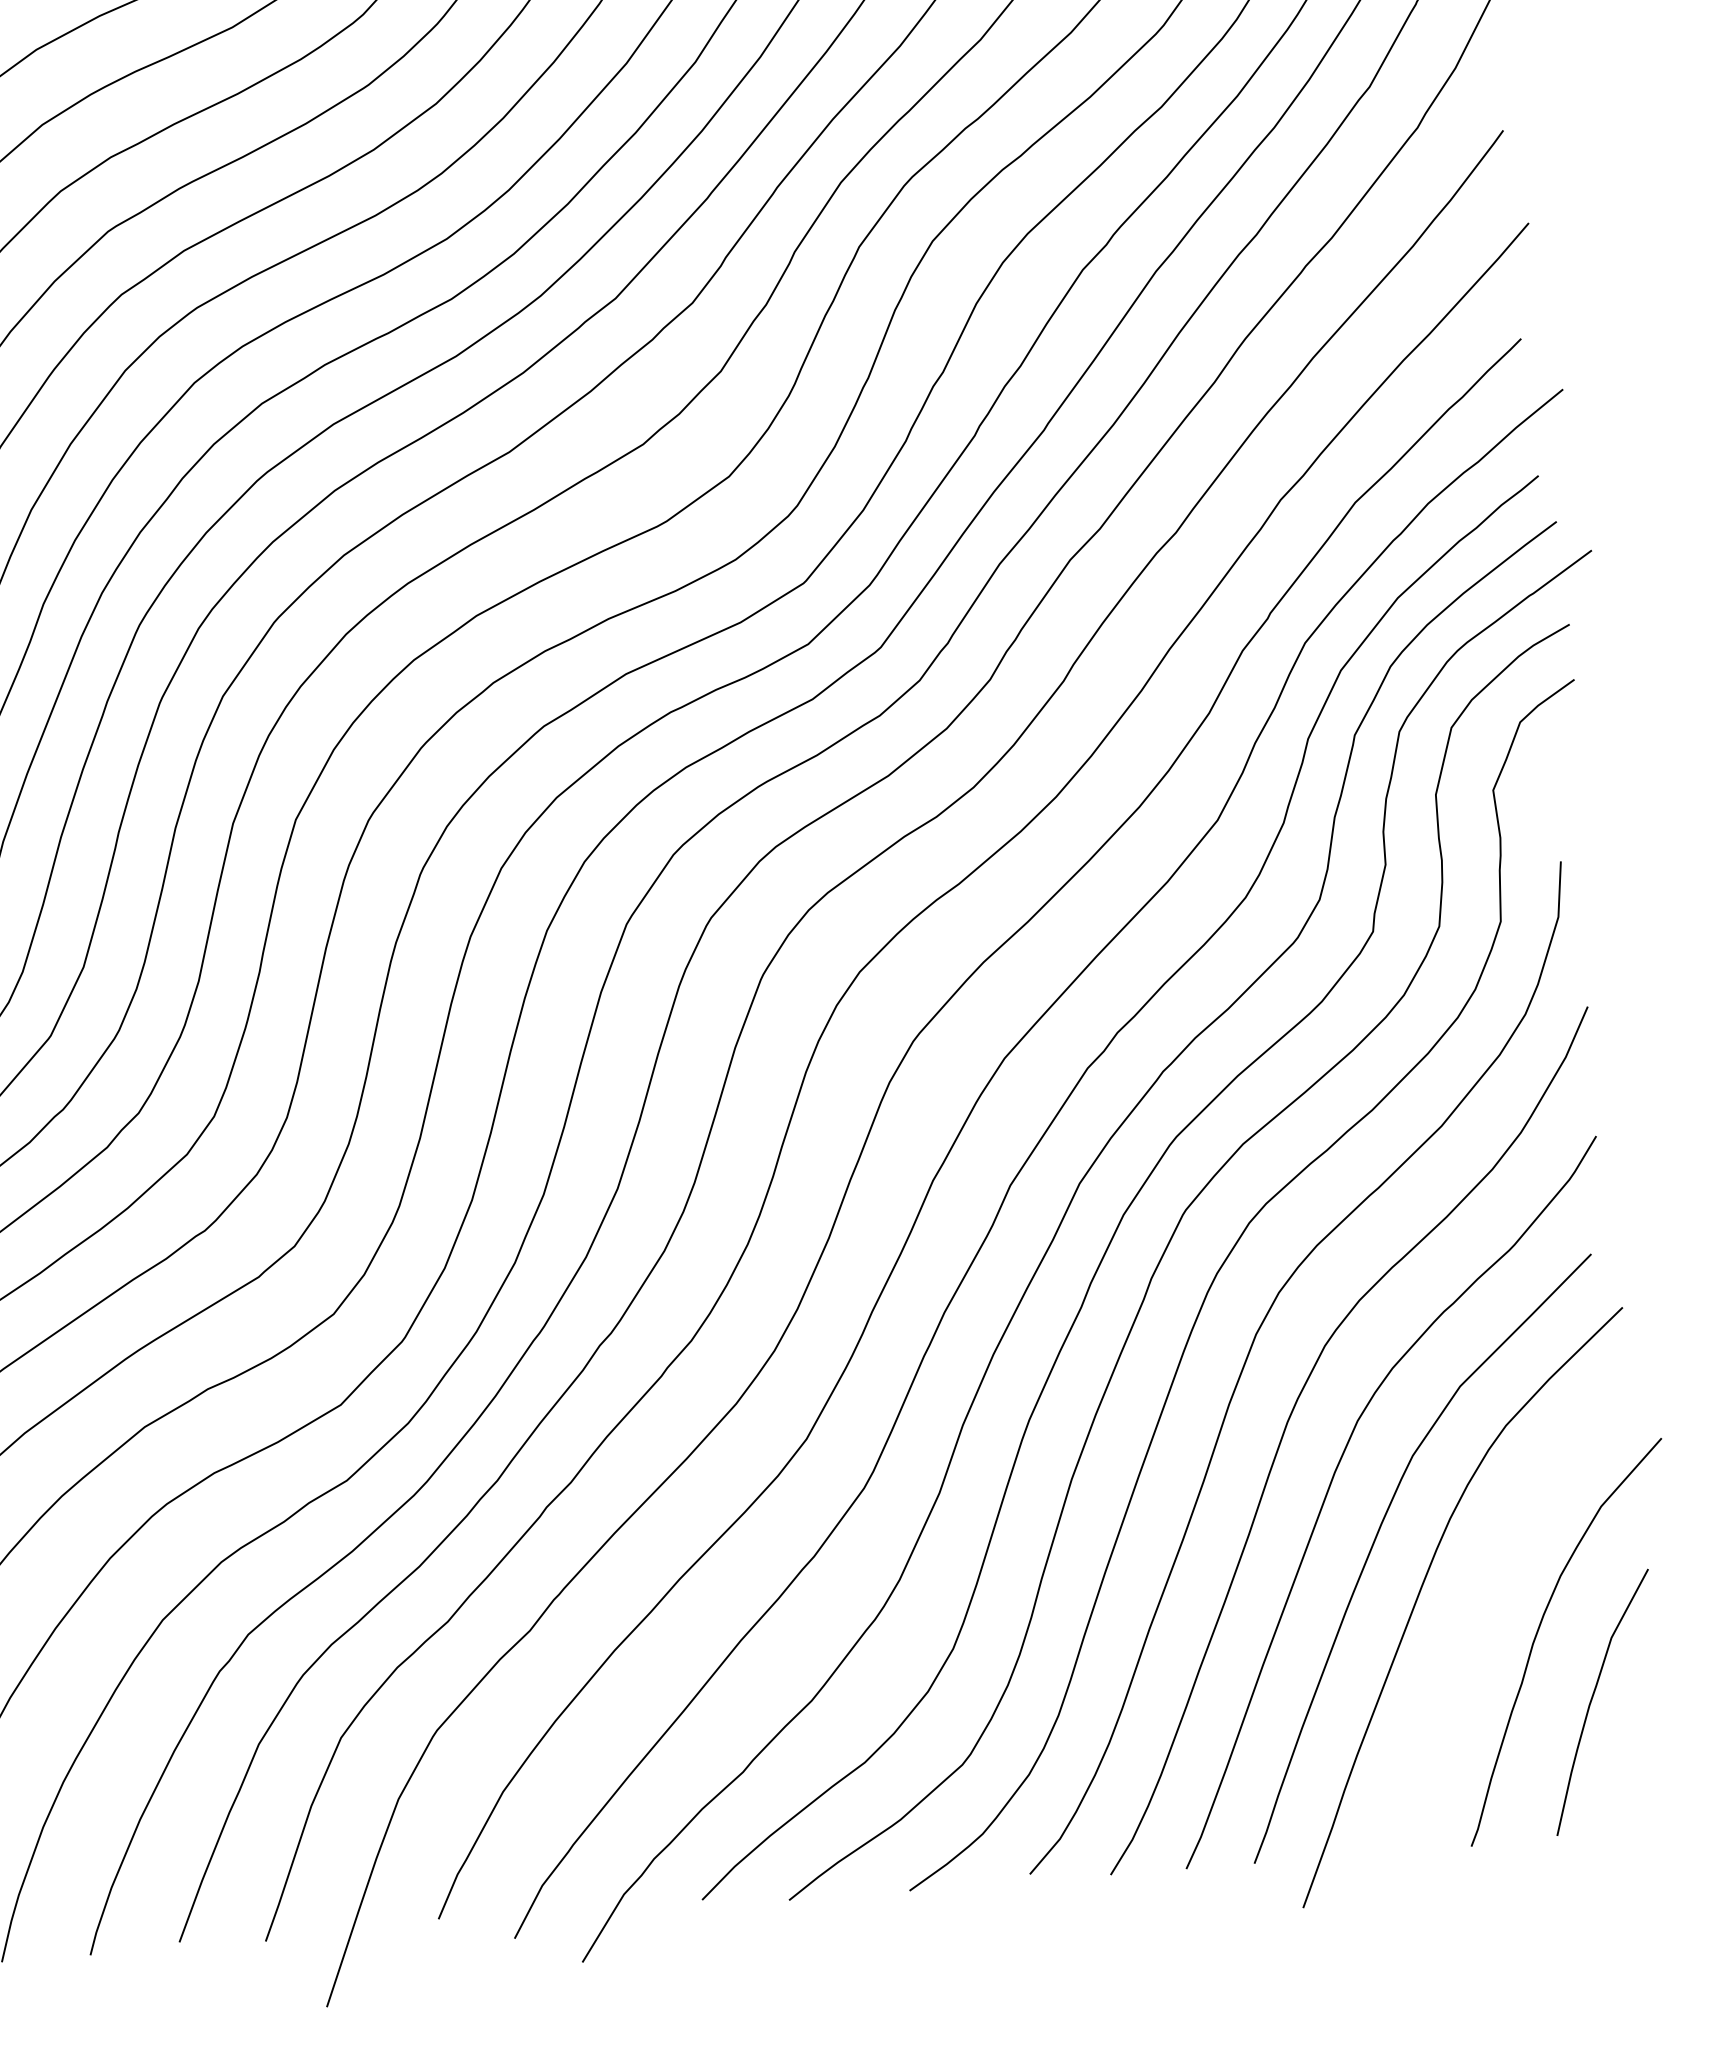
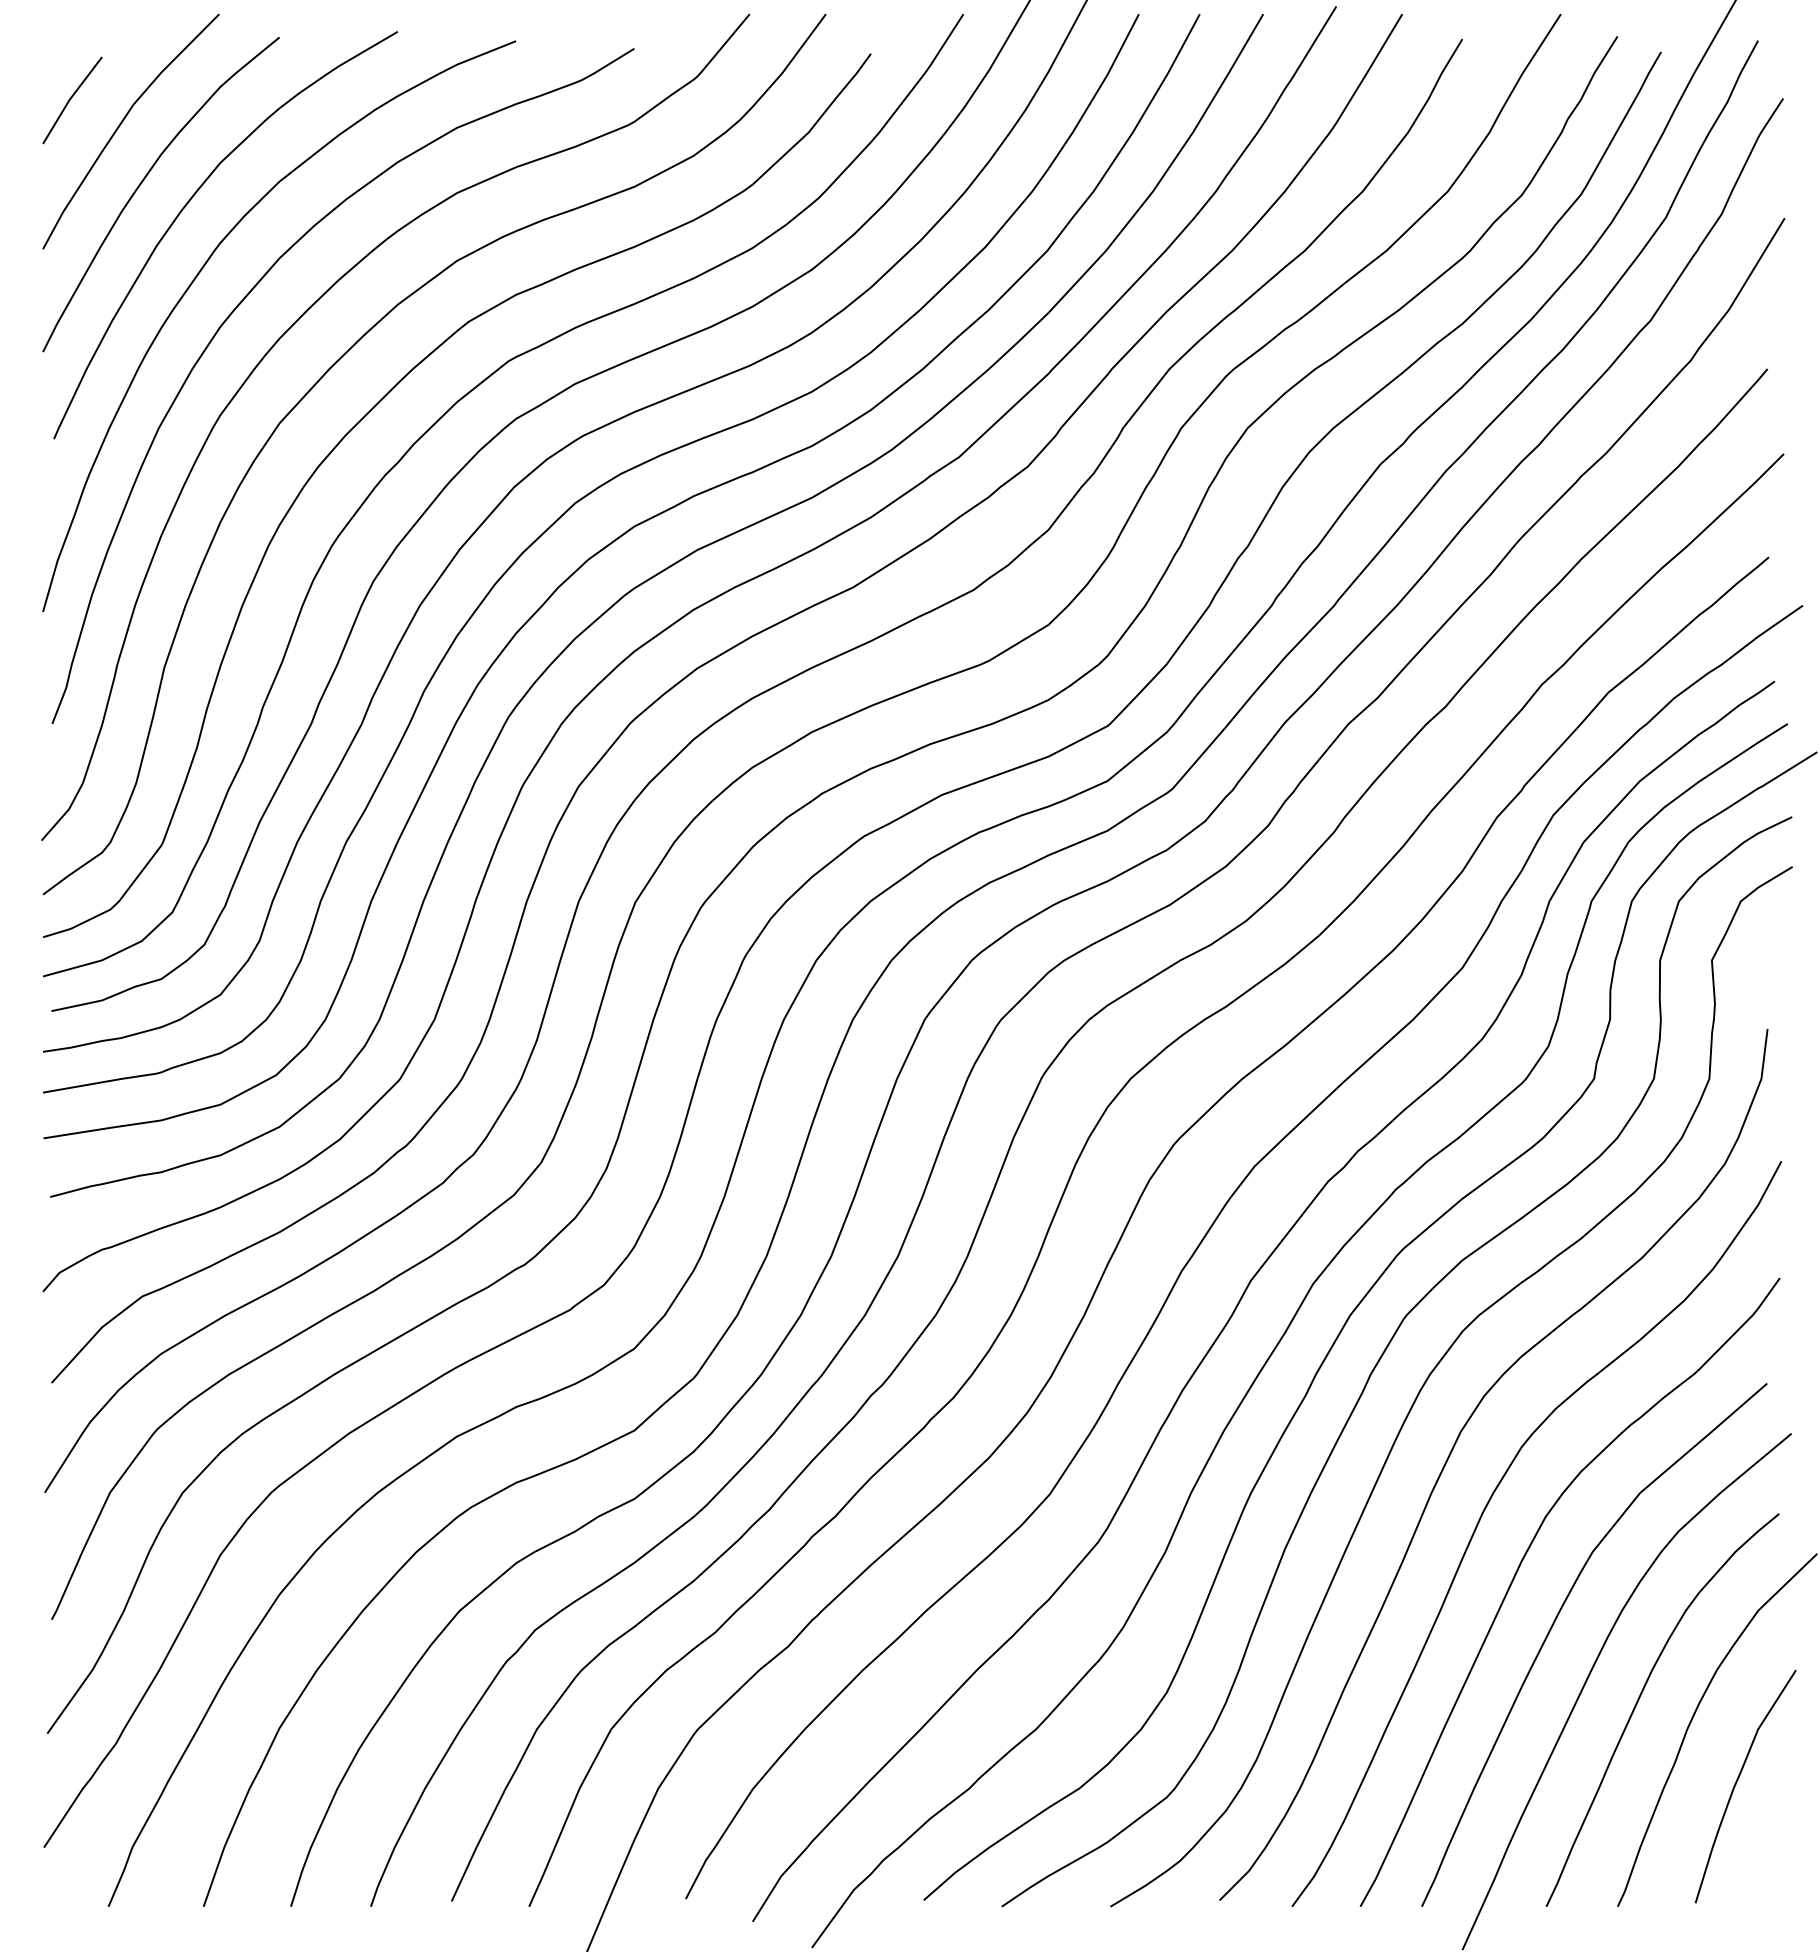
curve: (1477, 1616) -> (1639, 1700), added

